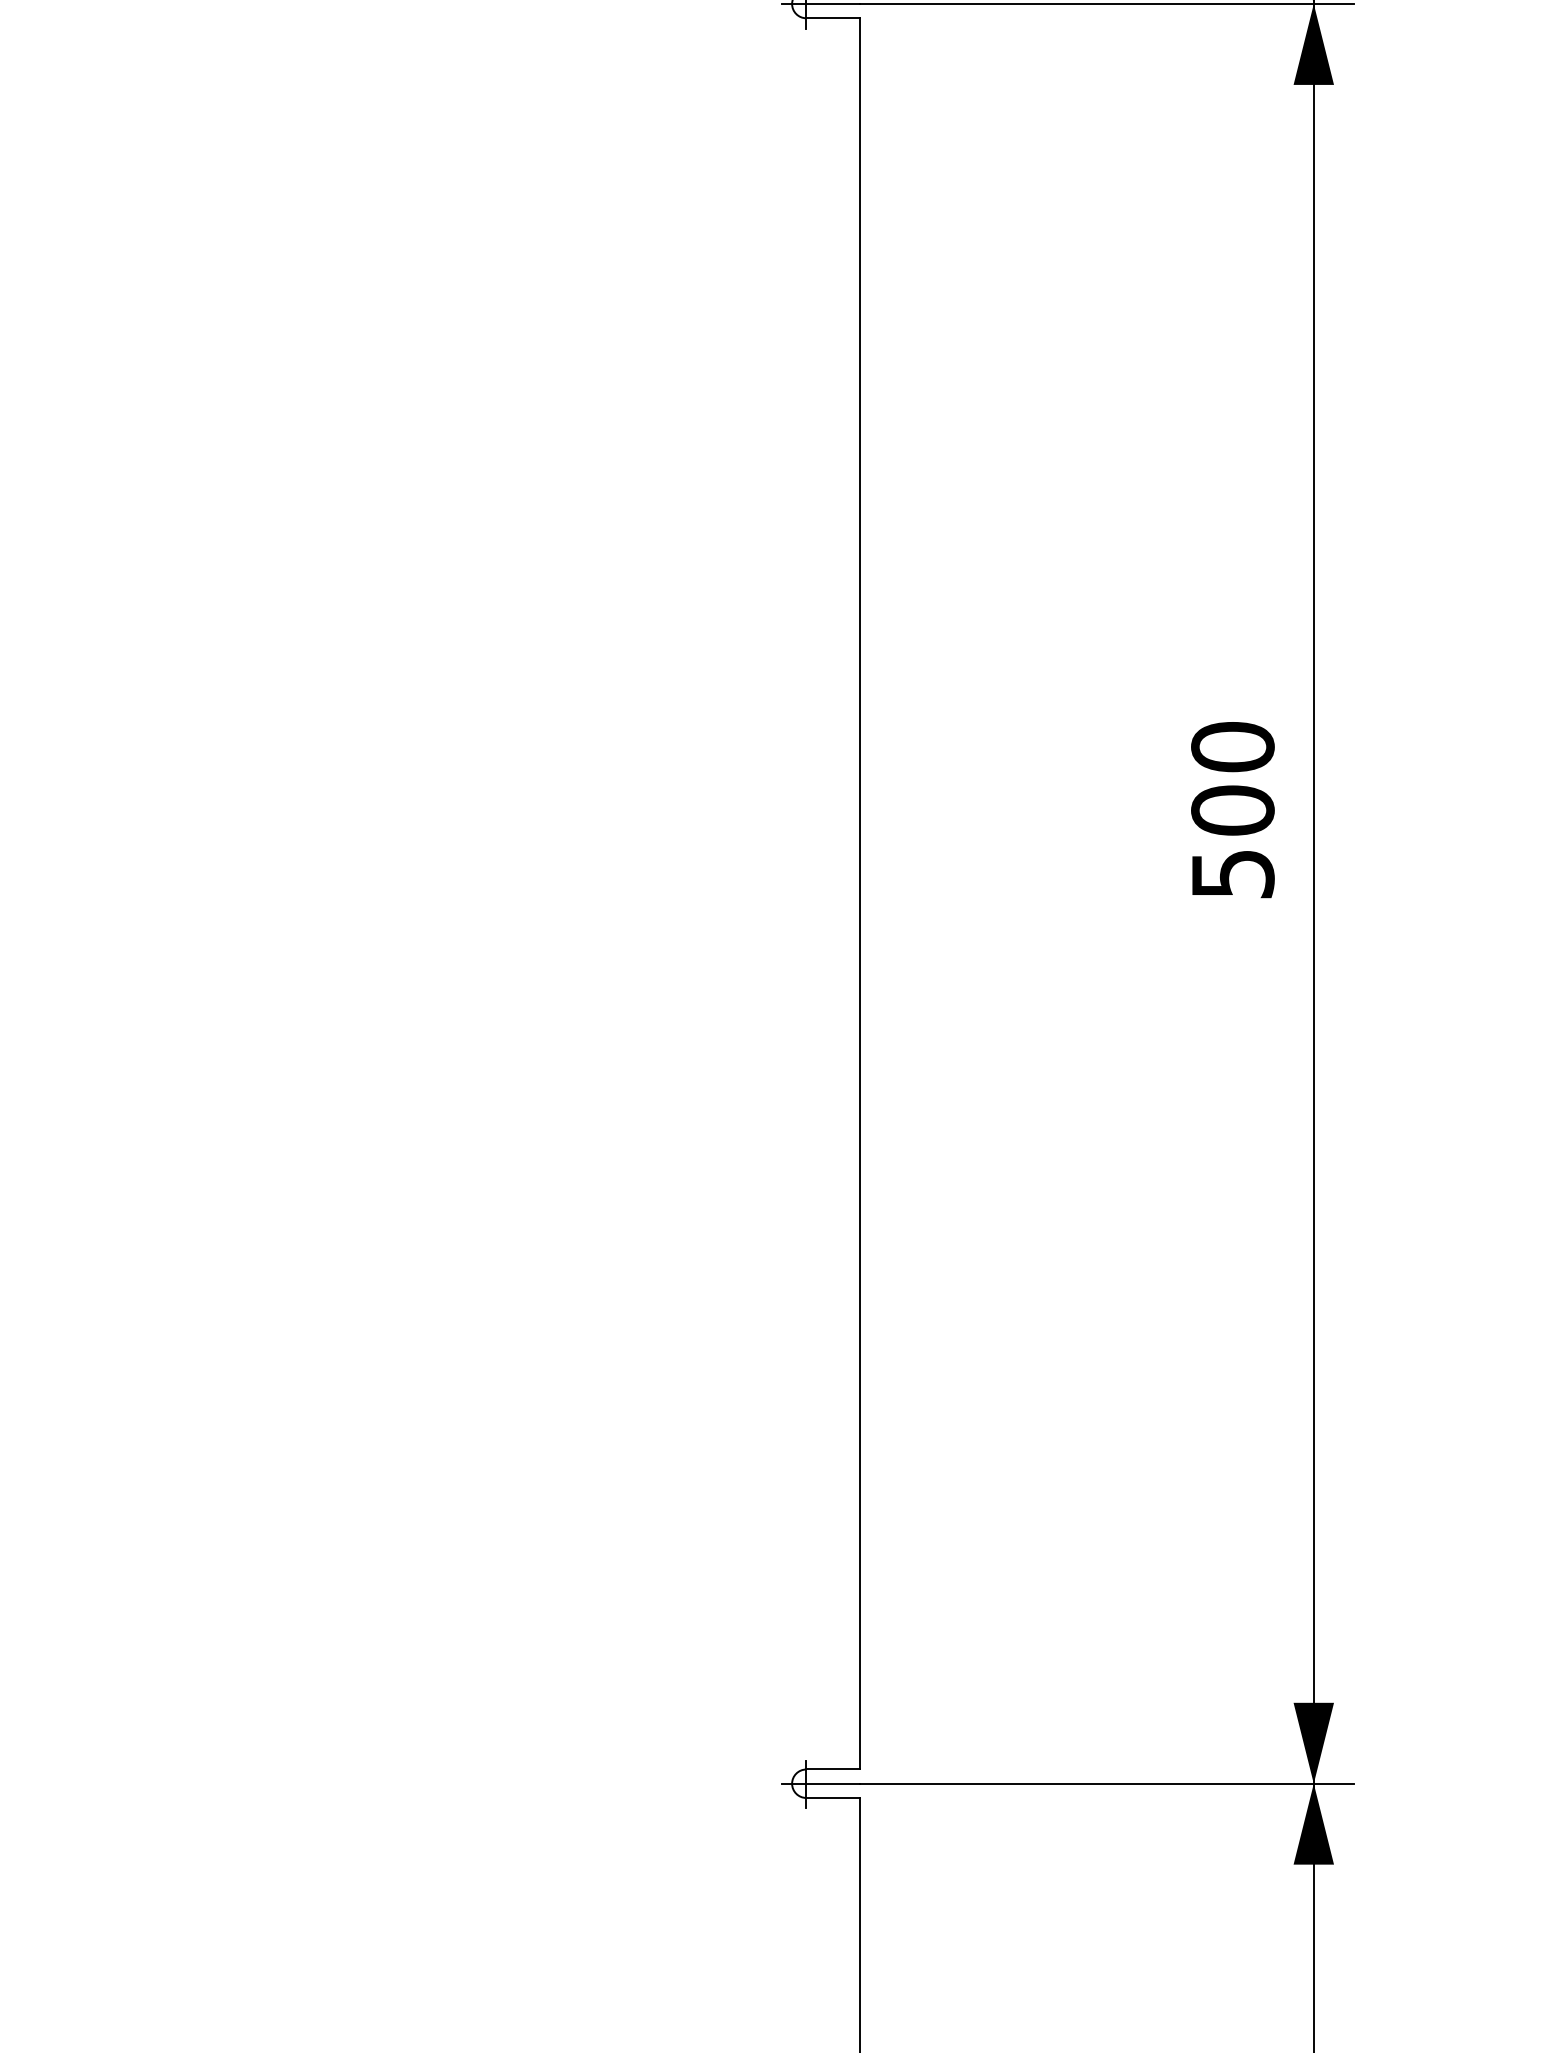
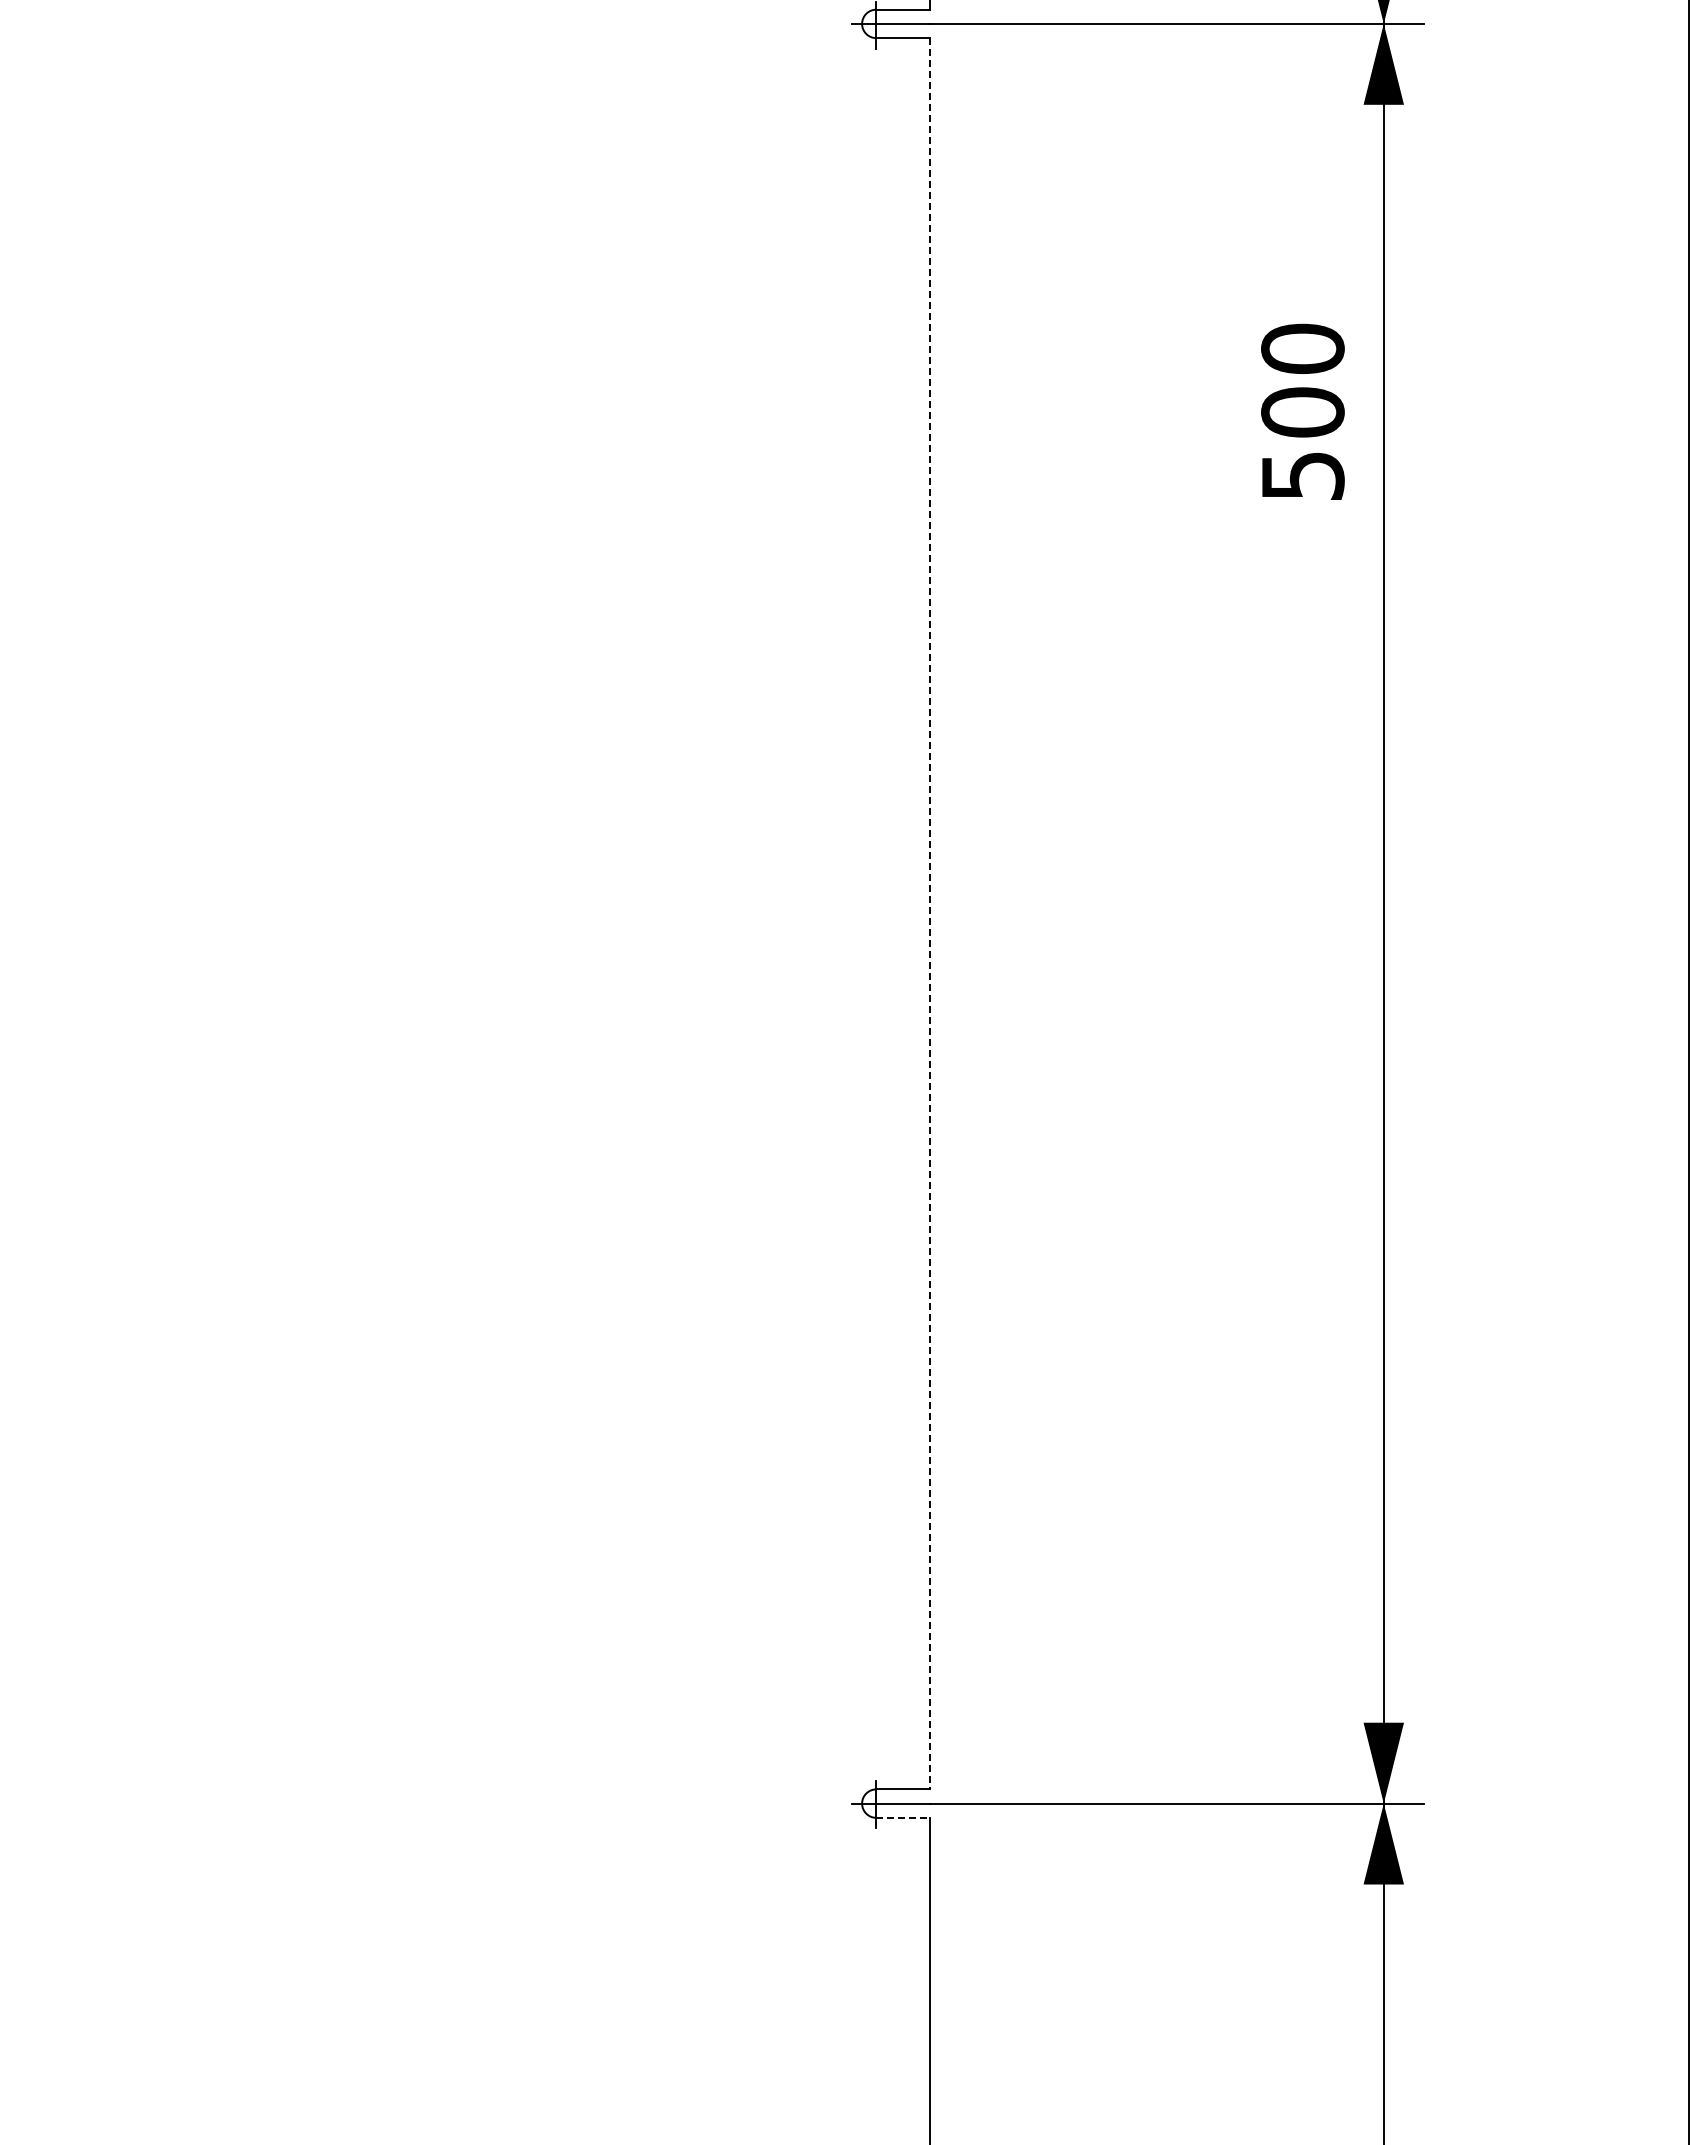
text: (1232, 809) -> (1302, 411), moved
line: (859, 893) -> (929, 913), solid -> dashed
line: (833, 1797) -> (903, 1817), solid -> dashed

